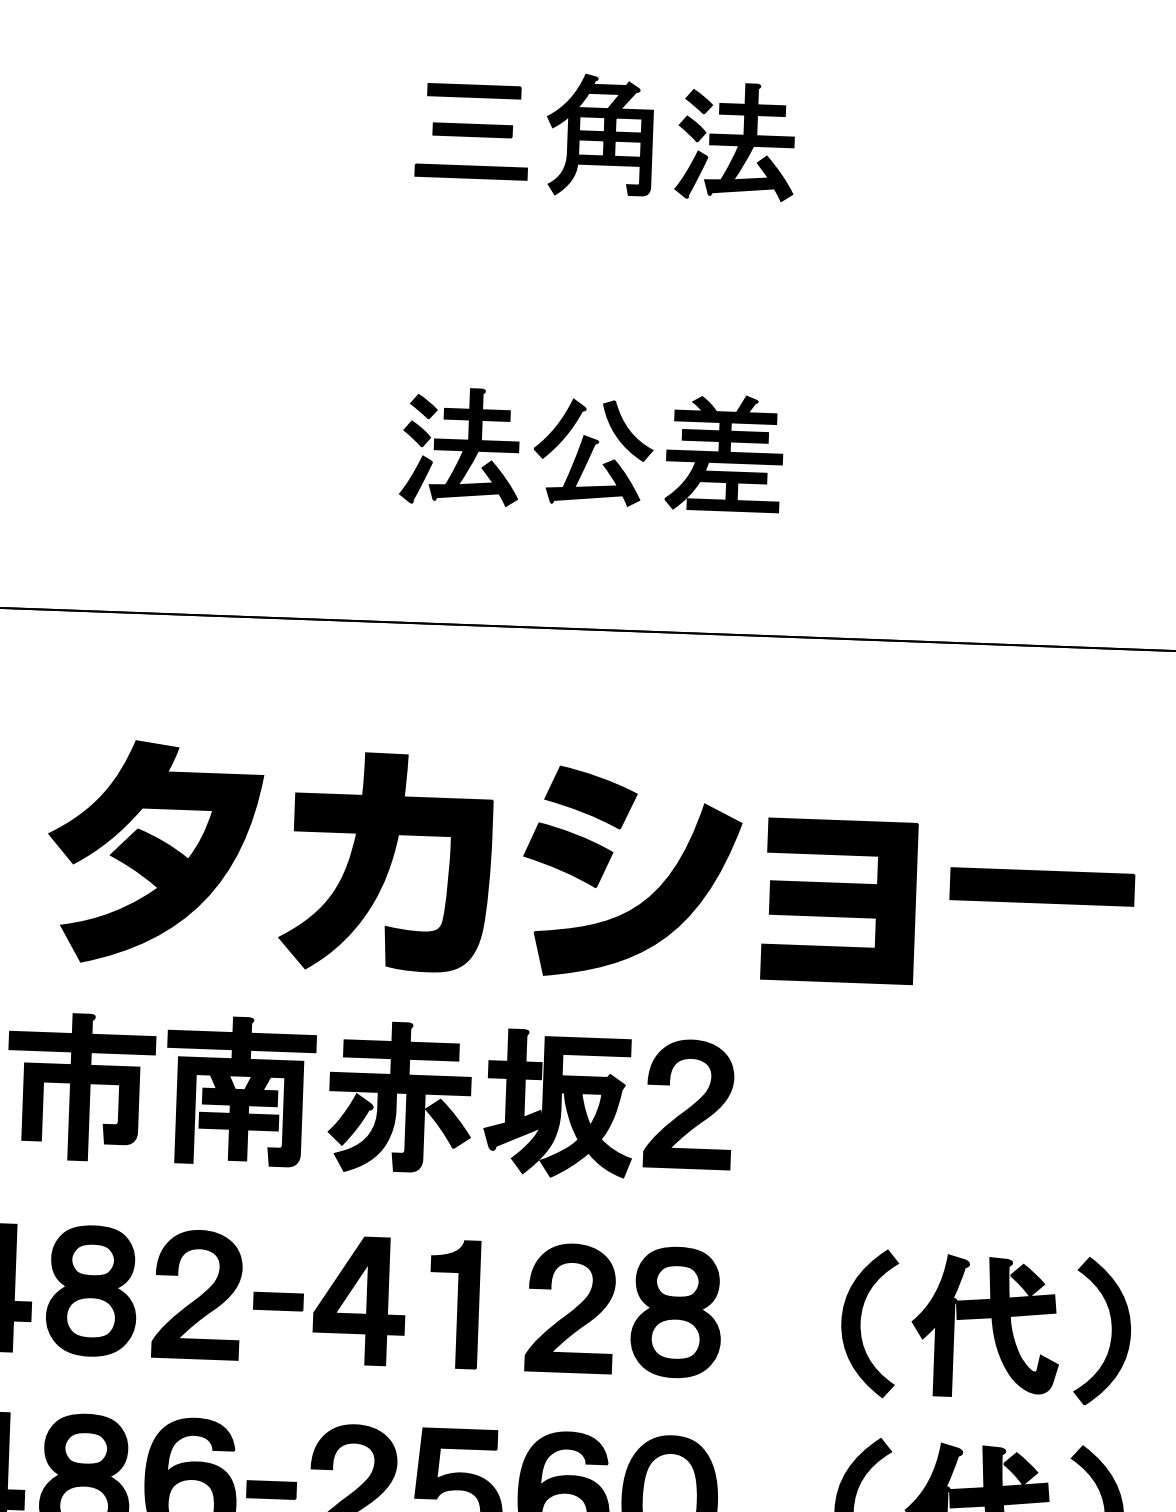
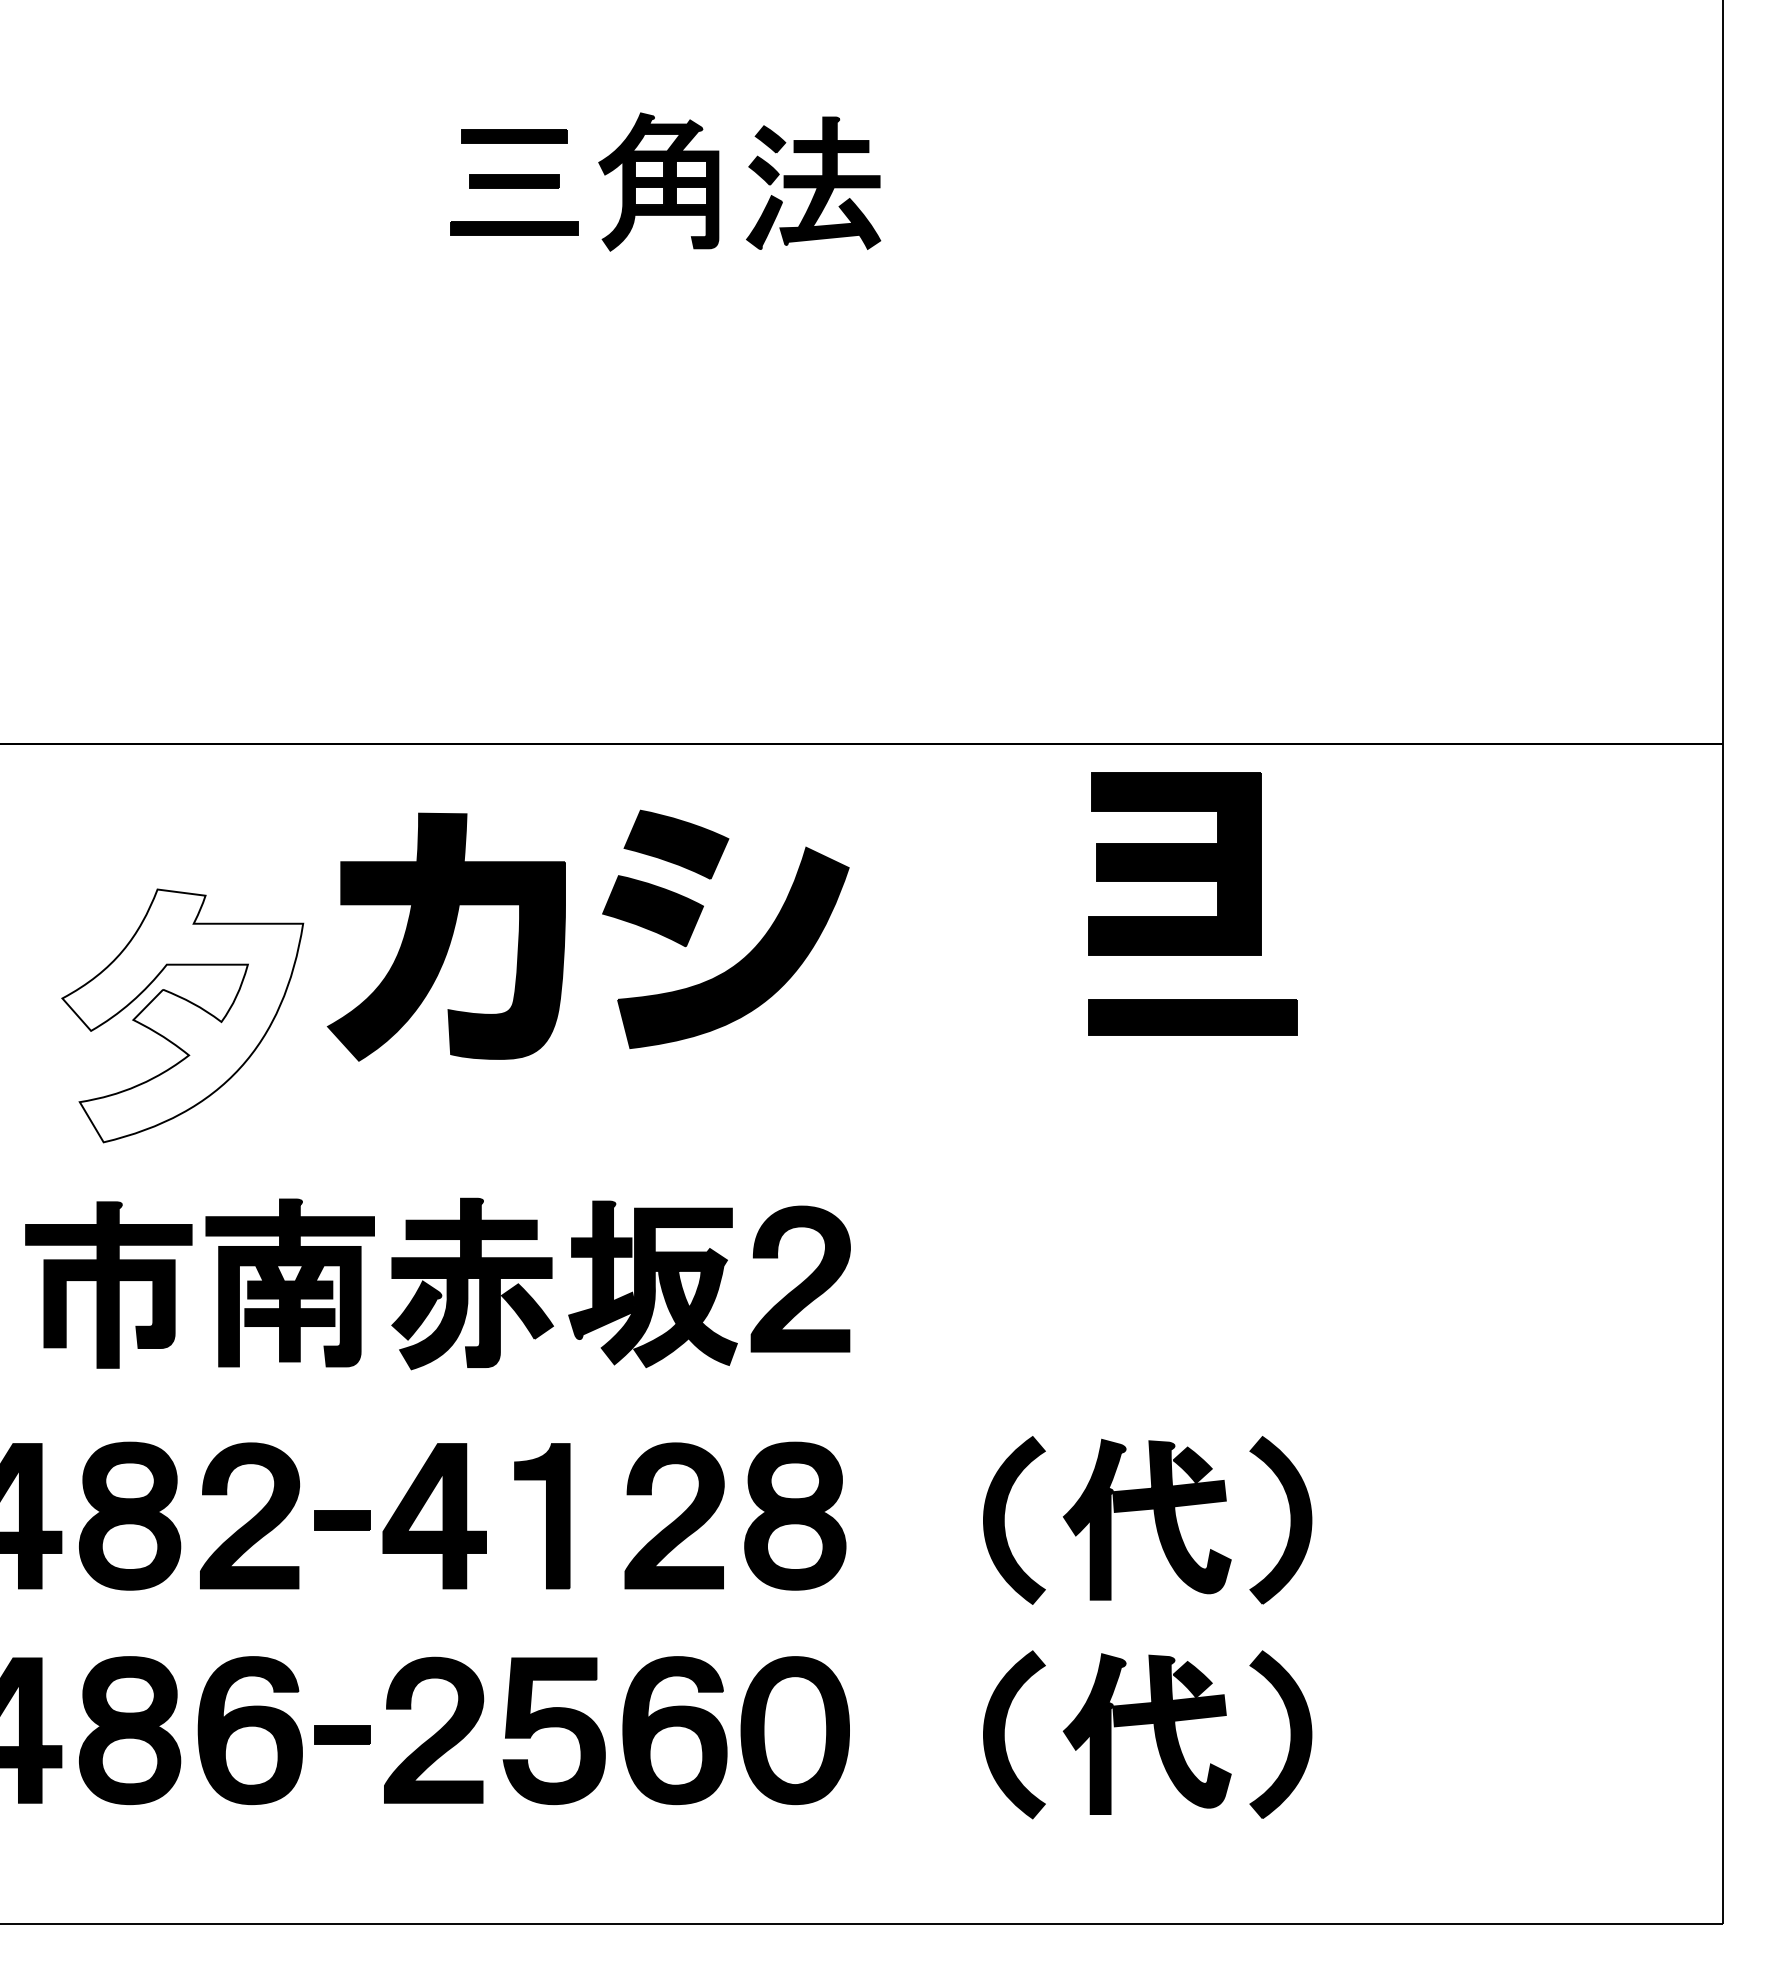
part: (591, 449) -> (662, 539), removed
fill: (154, 852) -> (182, 1015), removed
part: (609, 860) -> (700, 915), moved
part: (385, 862) -> (445, 936), moved
part: (838, 900) -> (1174, 863), moved

